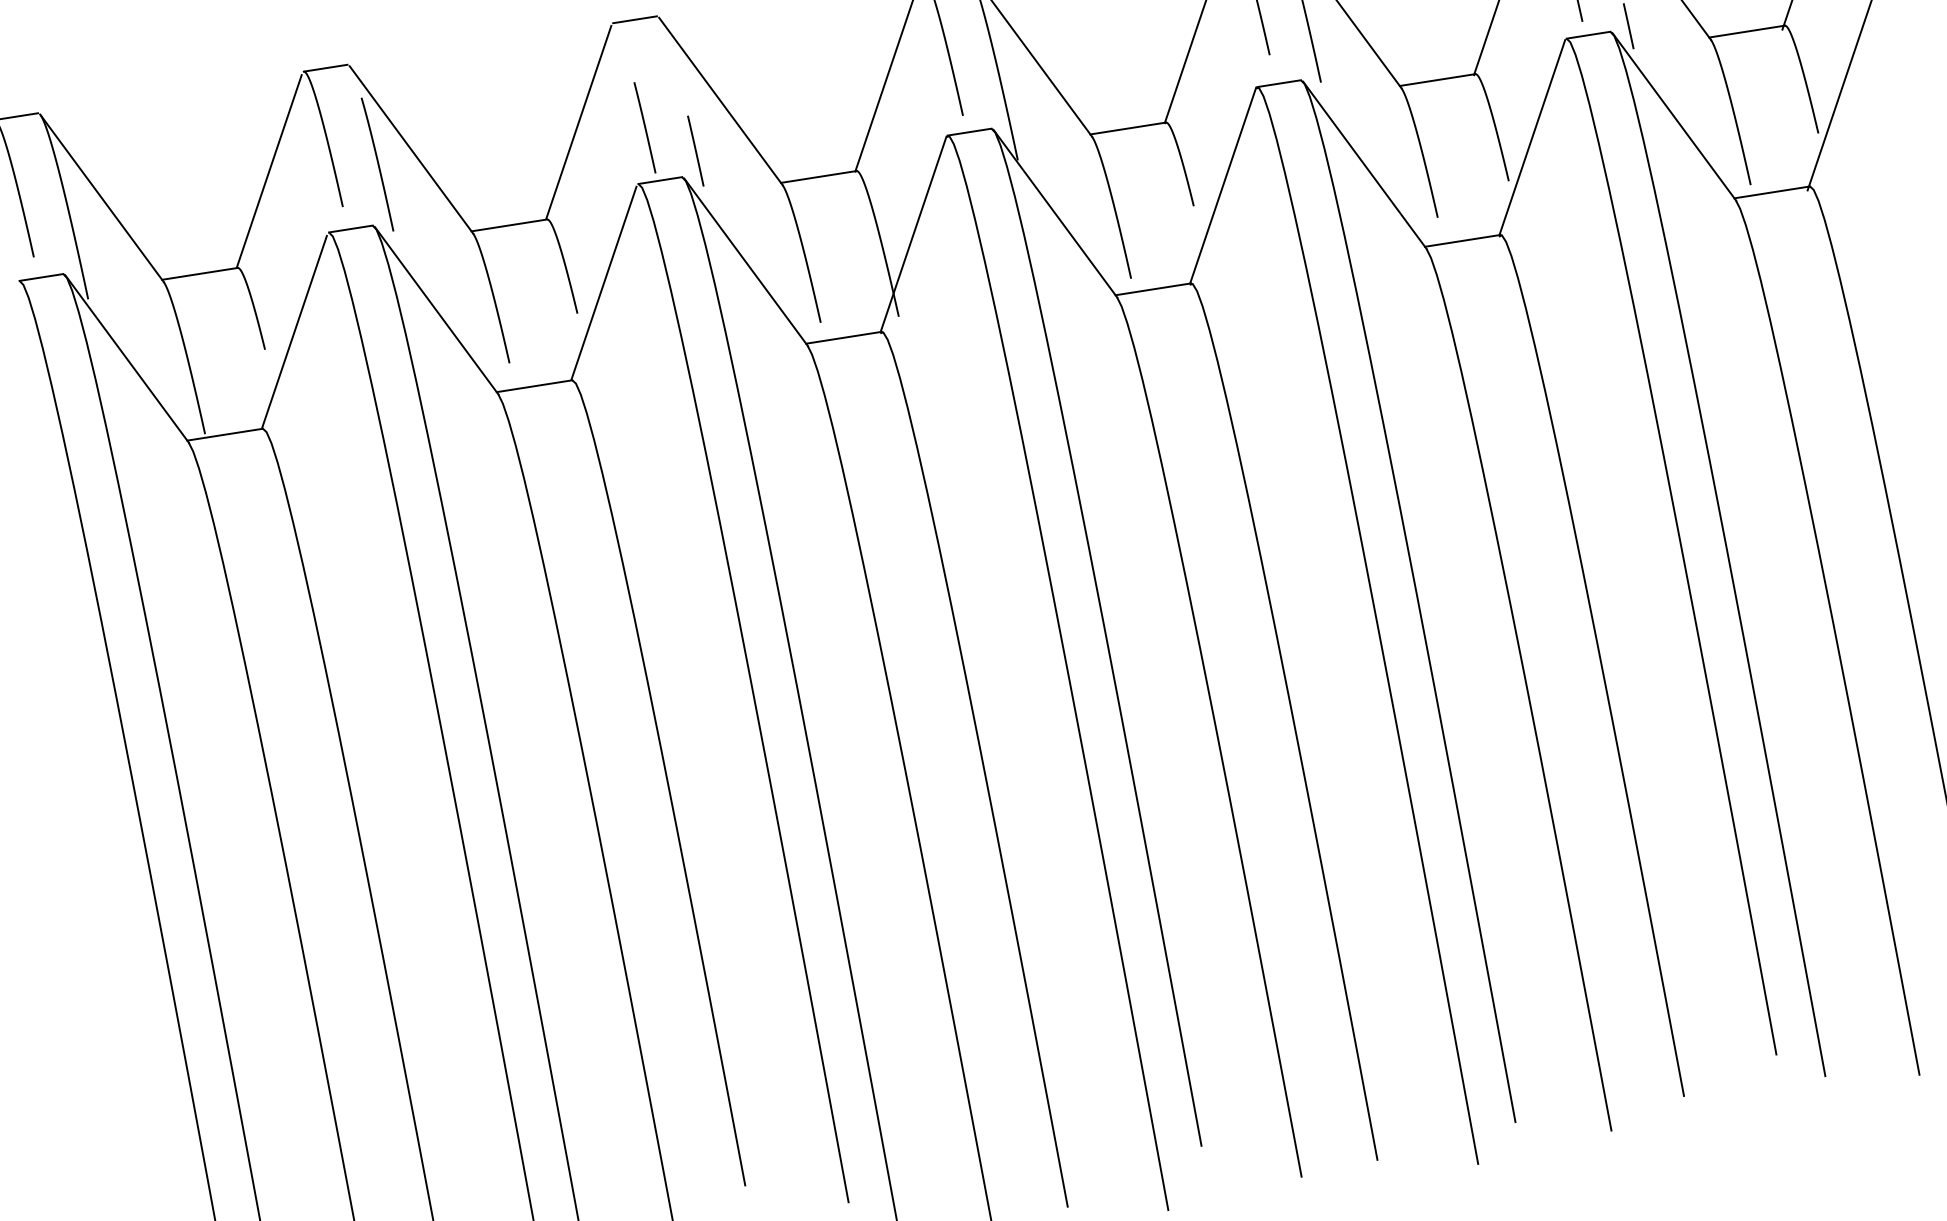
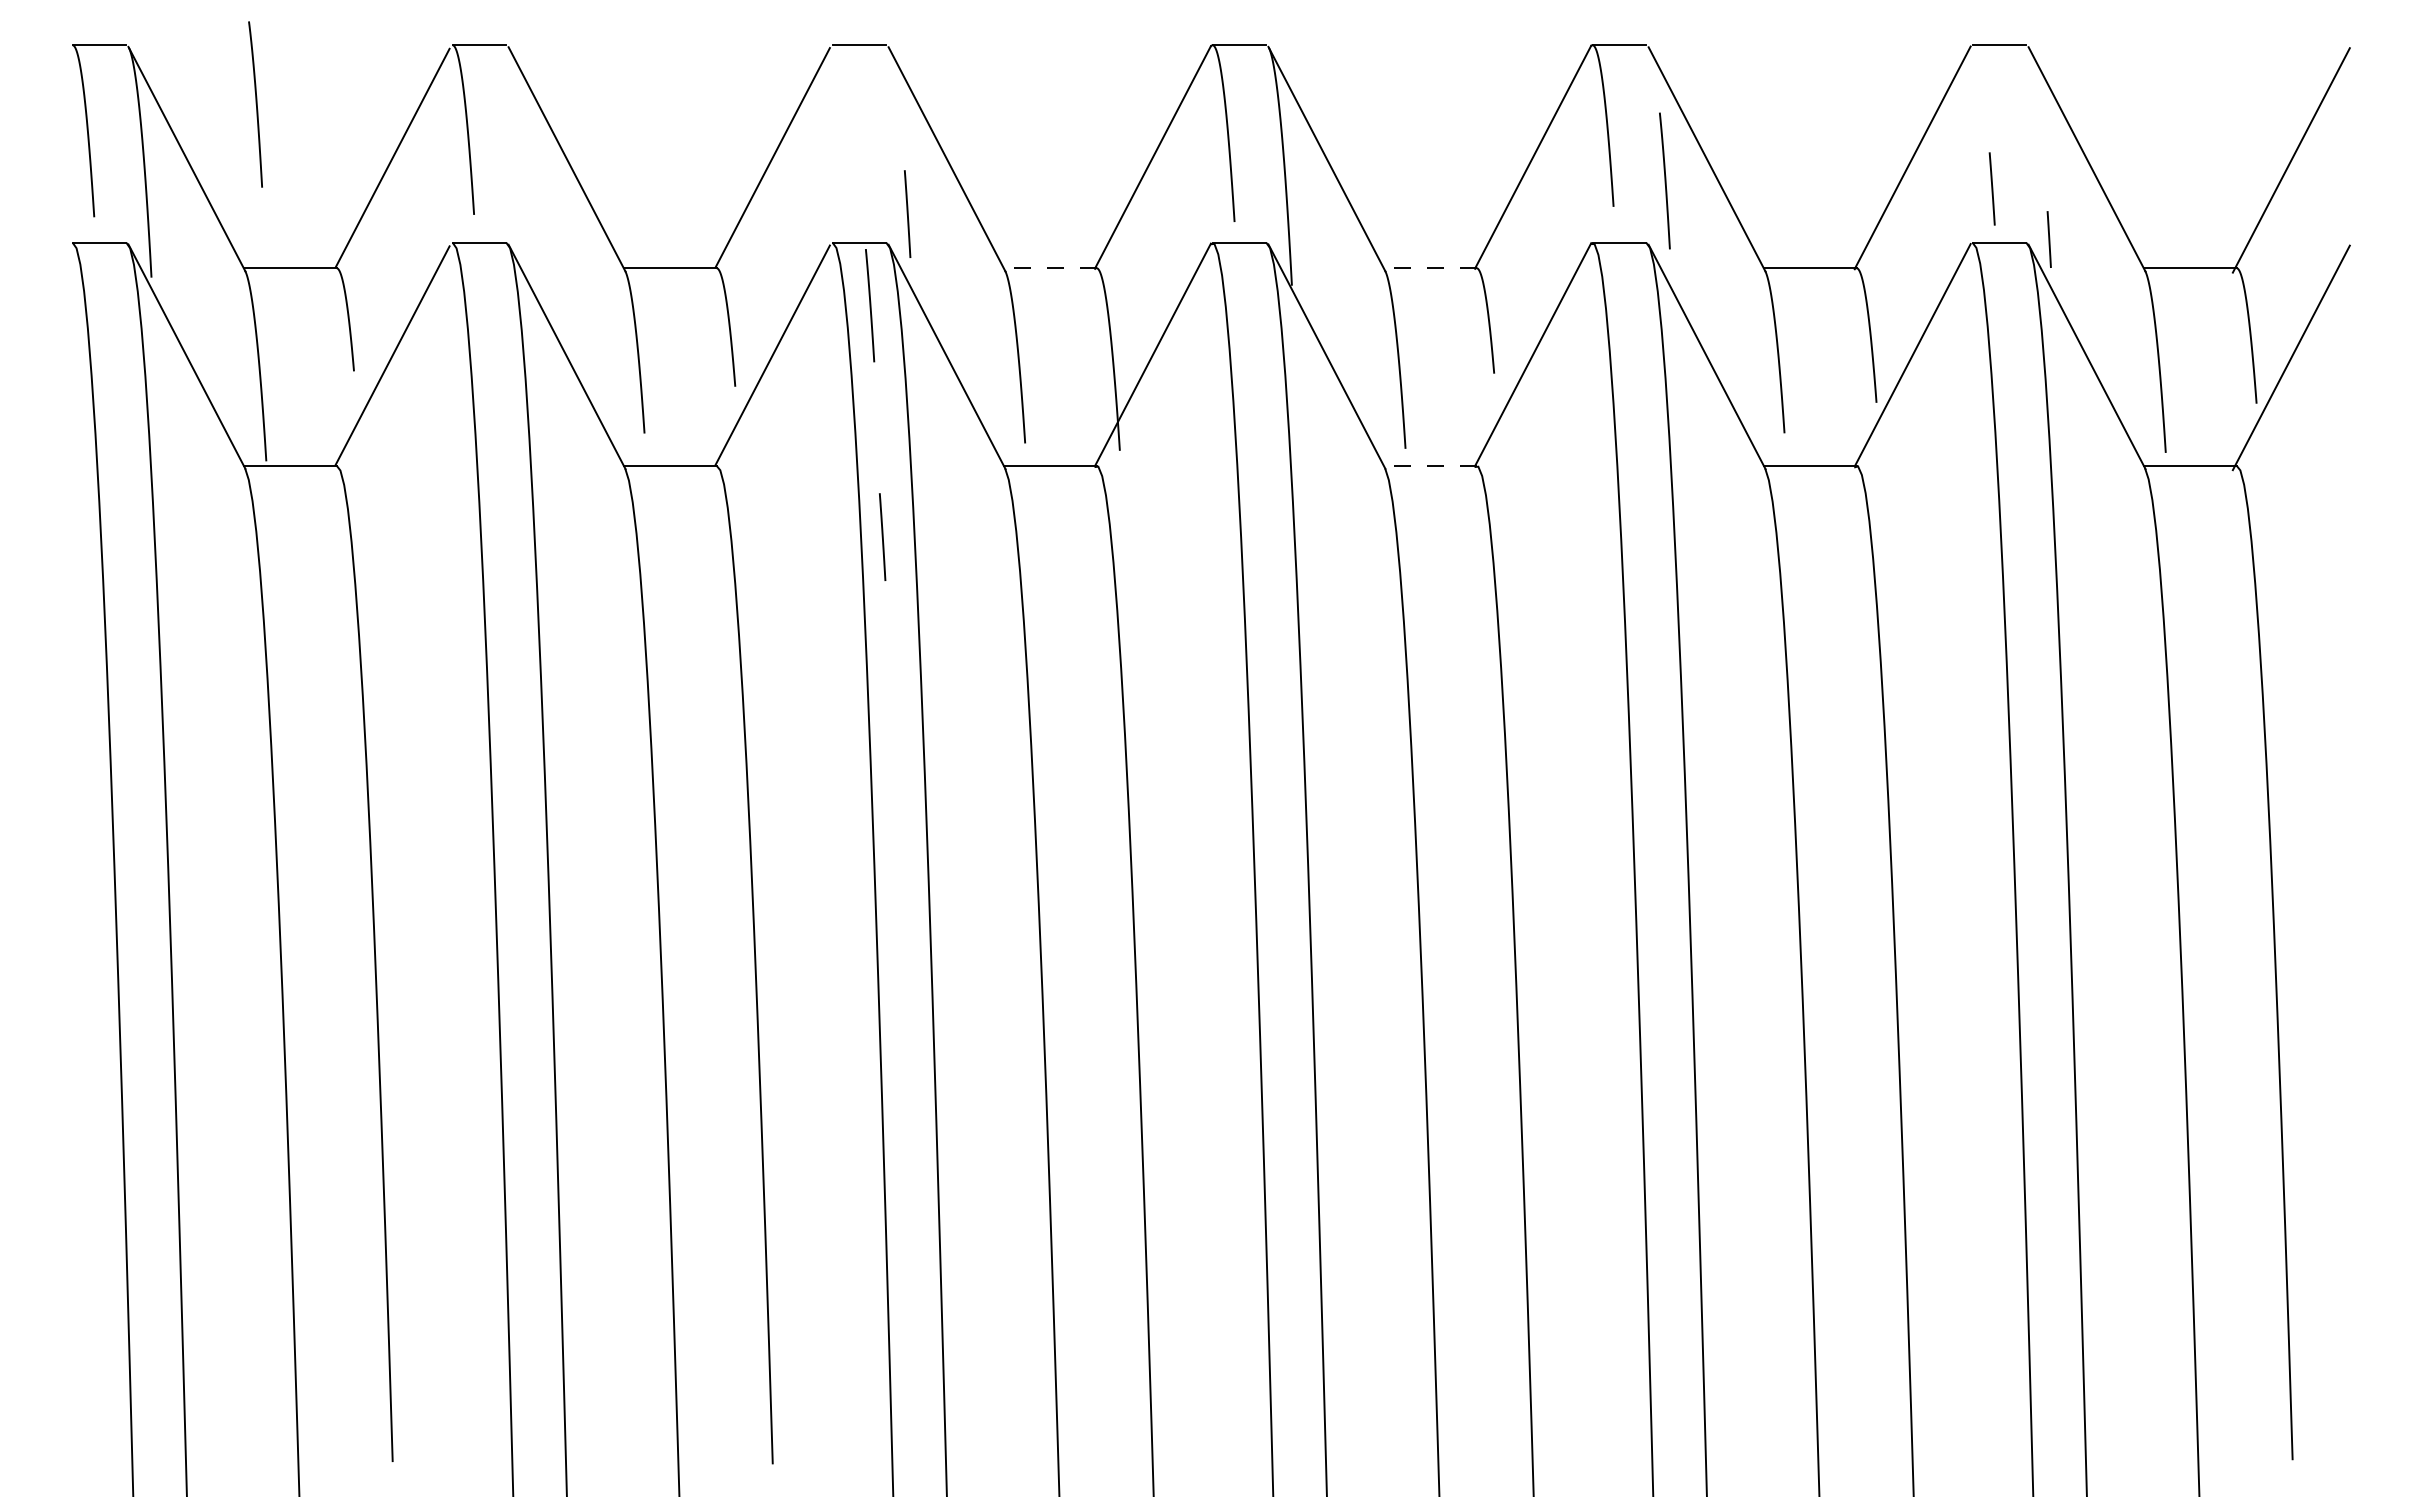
line: (645, 127) -> (870, 305), moved
line: (1127, 128) -> (1429, 268), solid -> dashed
curve: (377, 164) -> (255, 104), moved
line: (818, 177) -> (1049, 268), solid -> dashed
line: (1152, 289) -> (1429, 465), solid -> dashed
line: (716, 416) -> (882, 536), added

